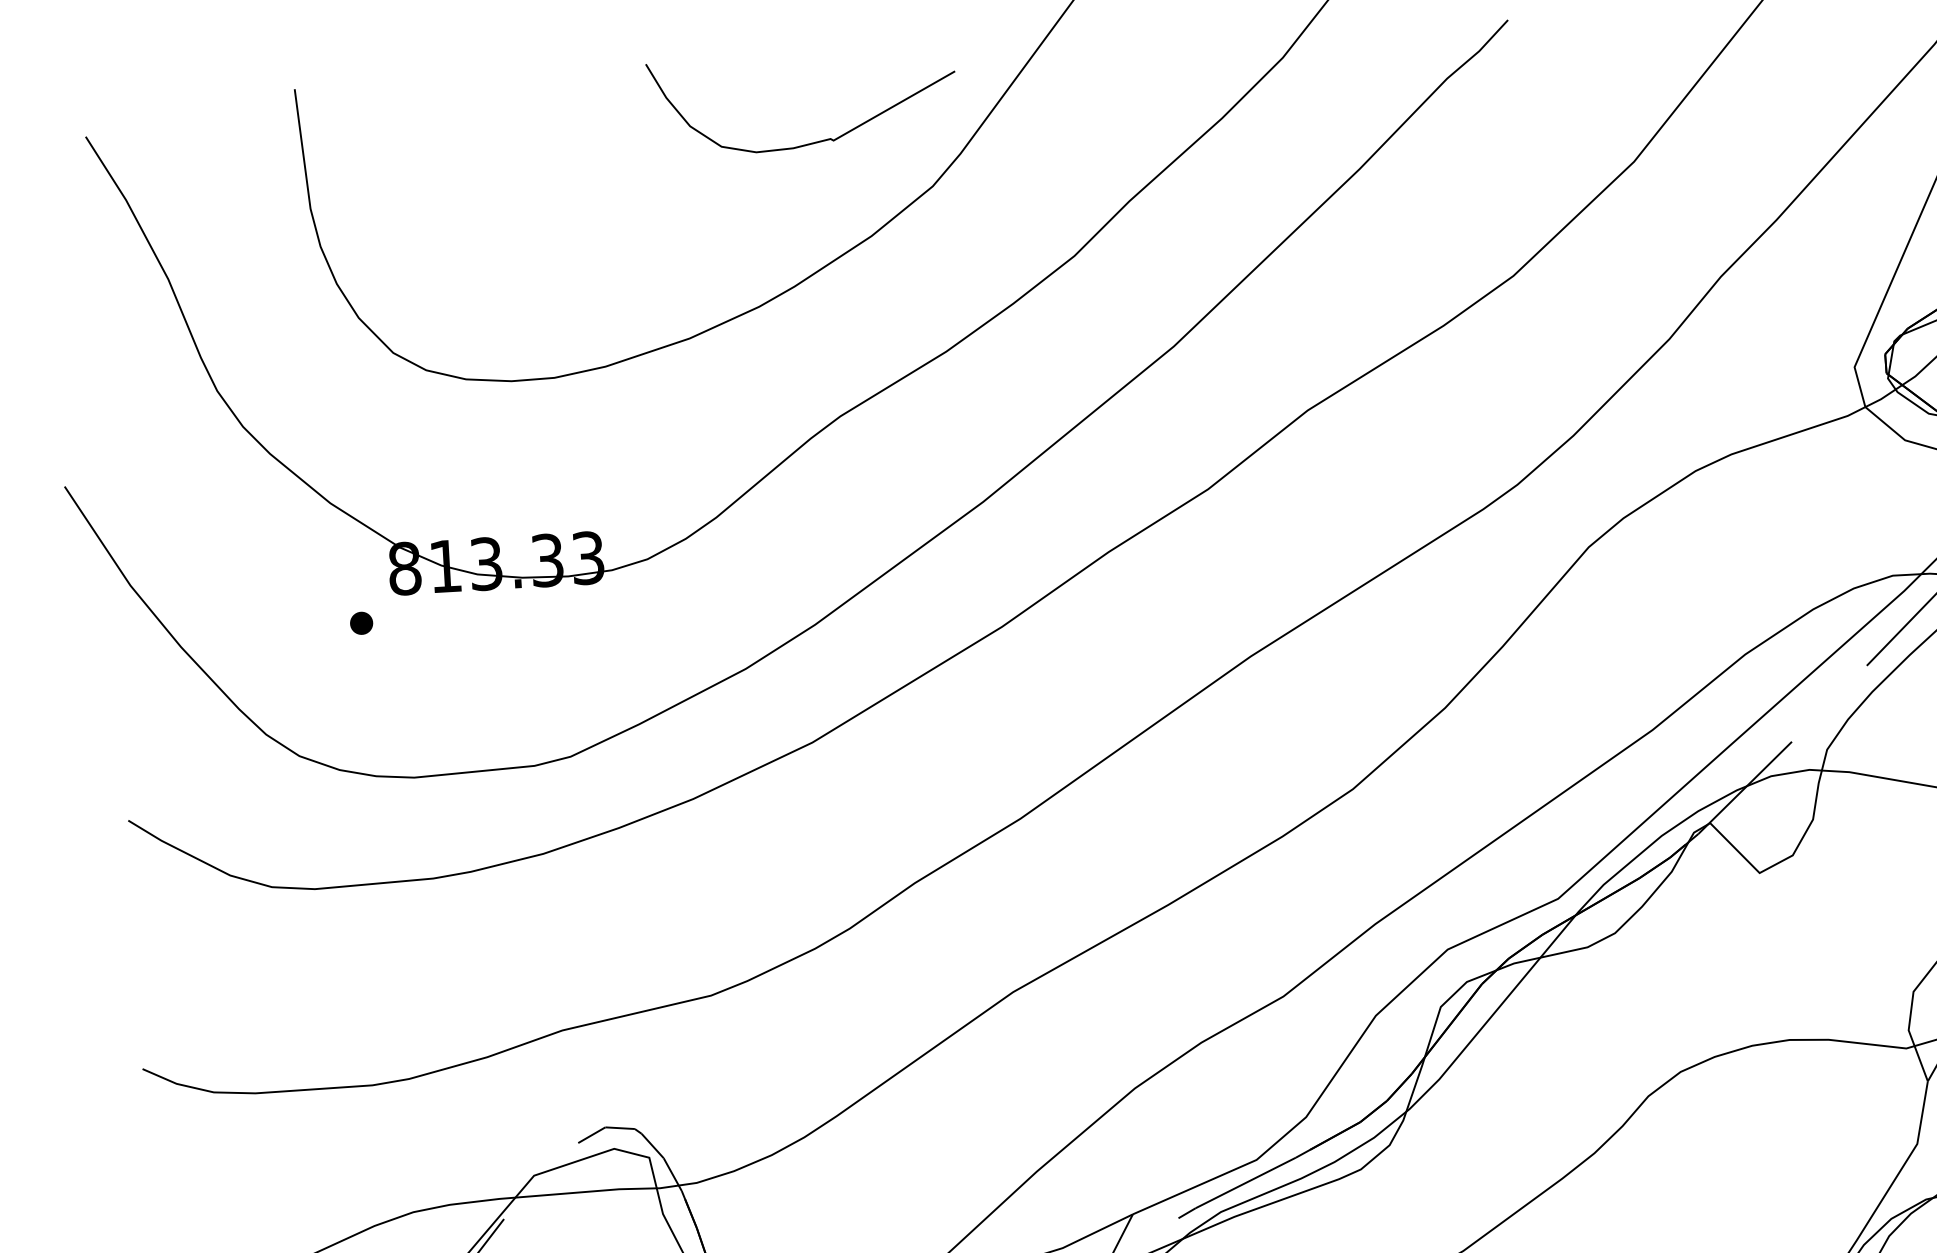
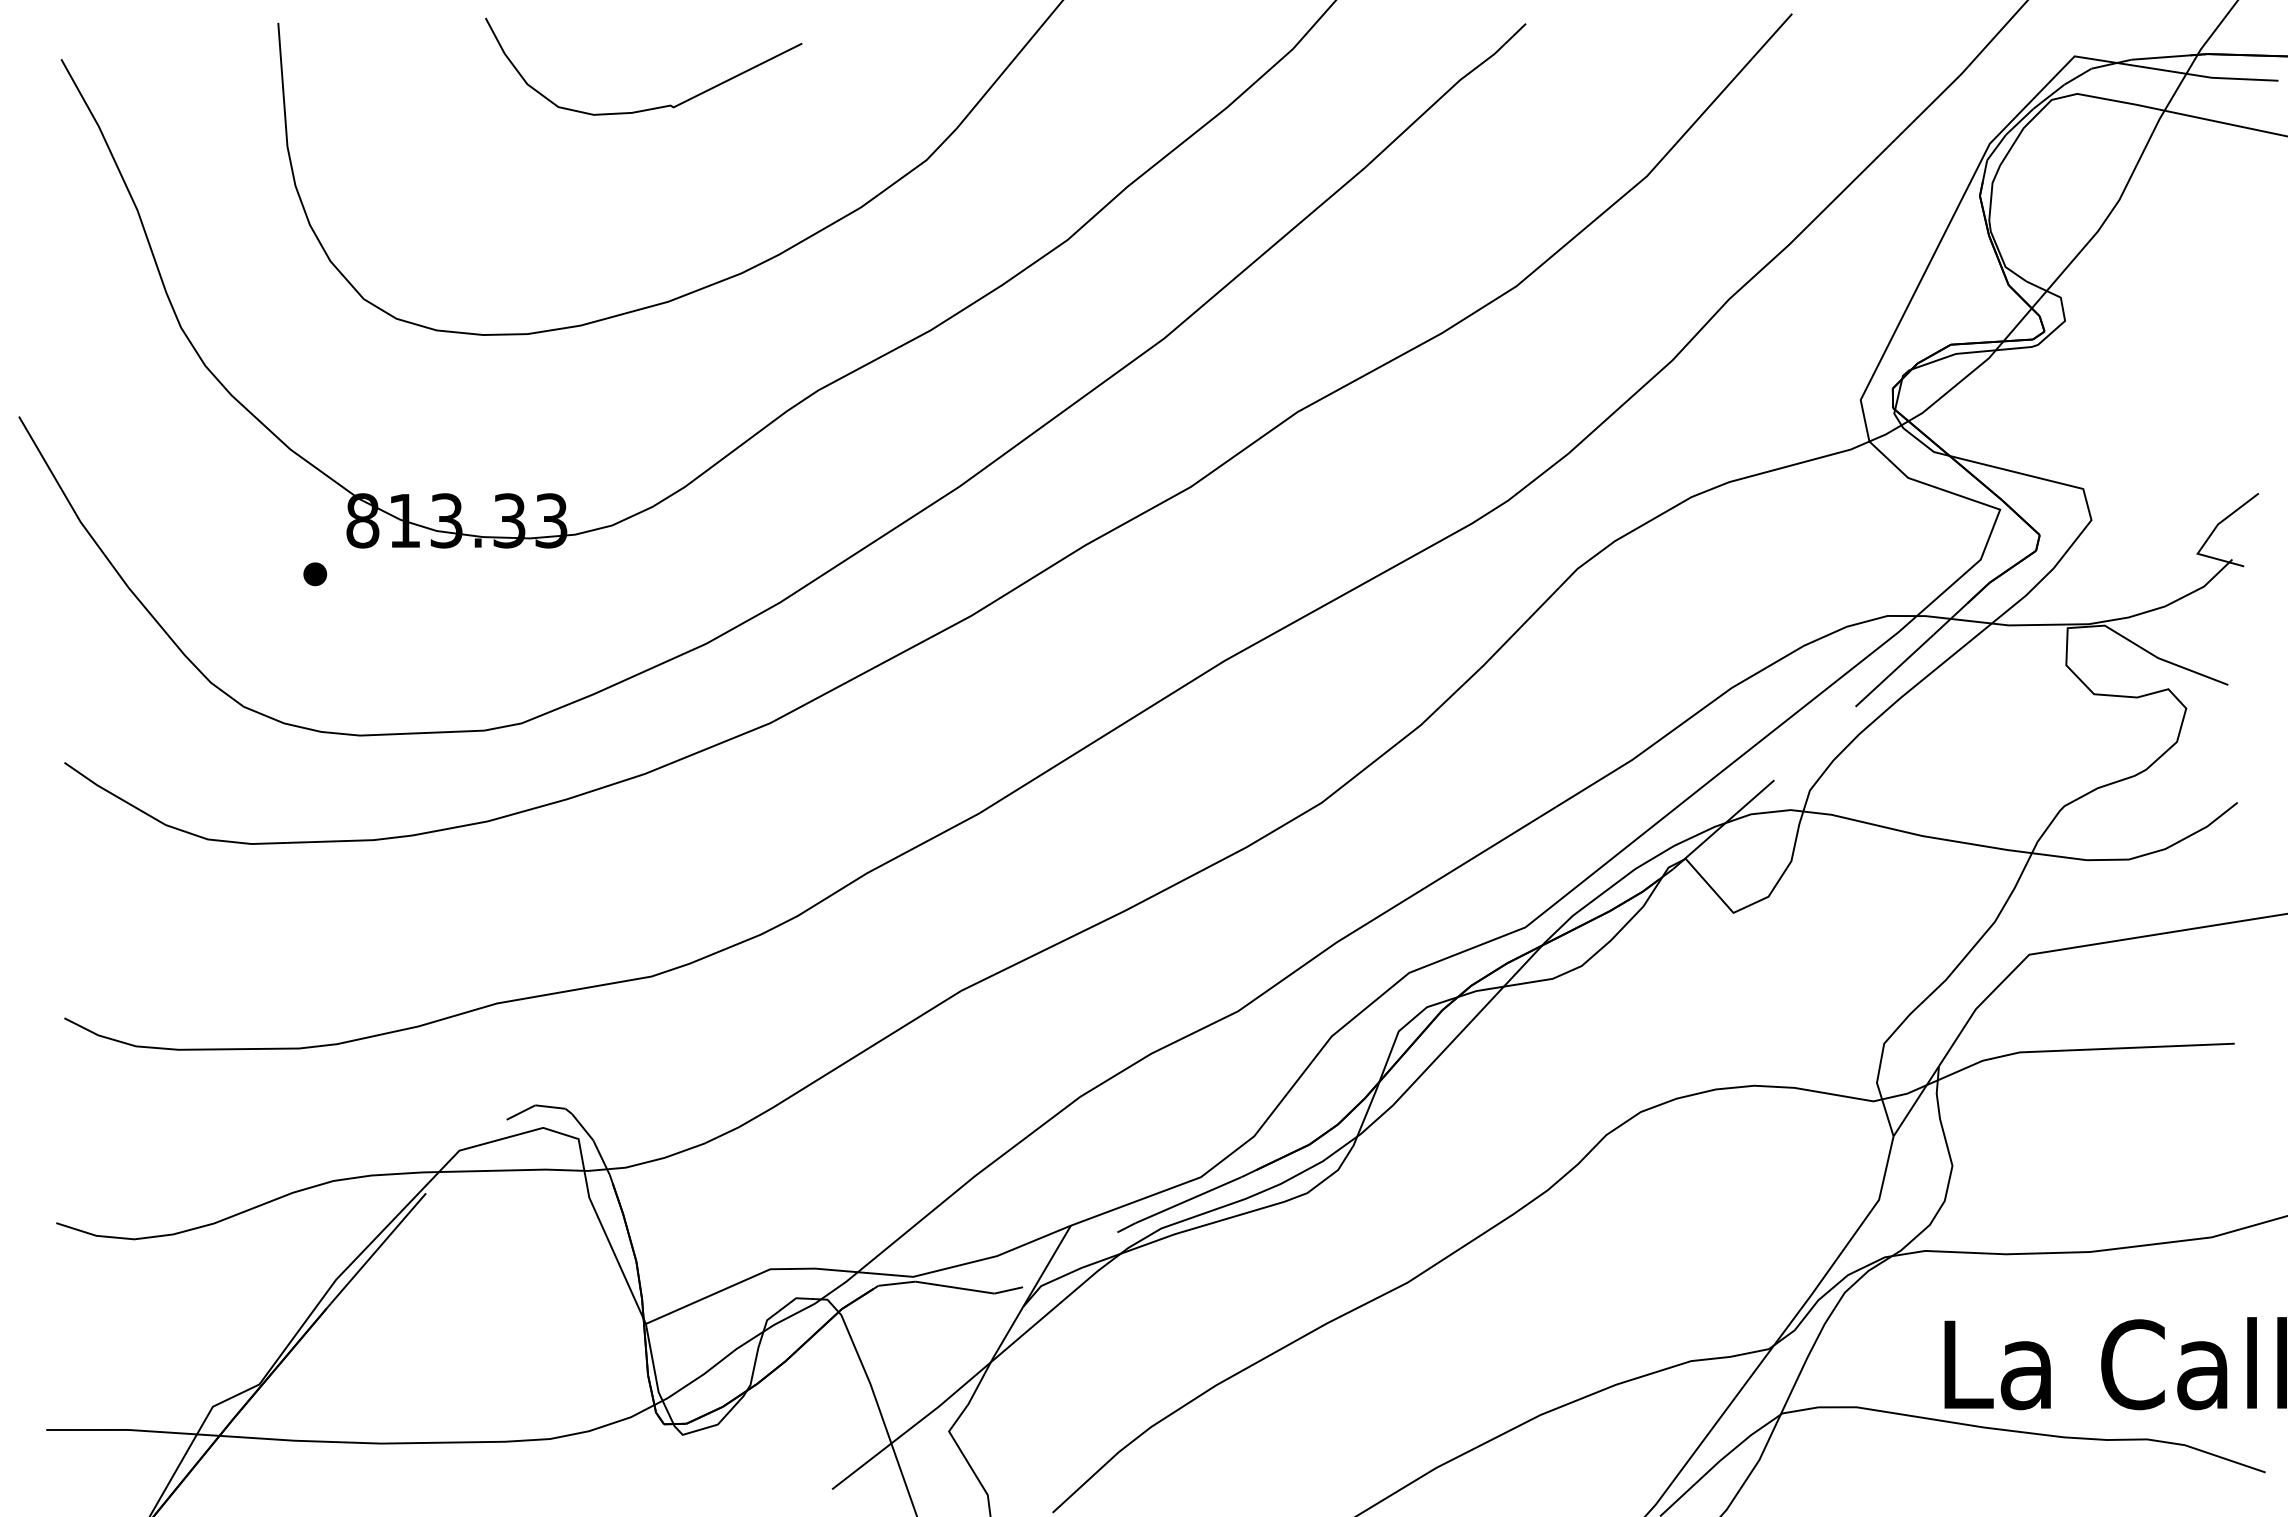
curve: (814, 141) -> (653, 107), moved

